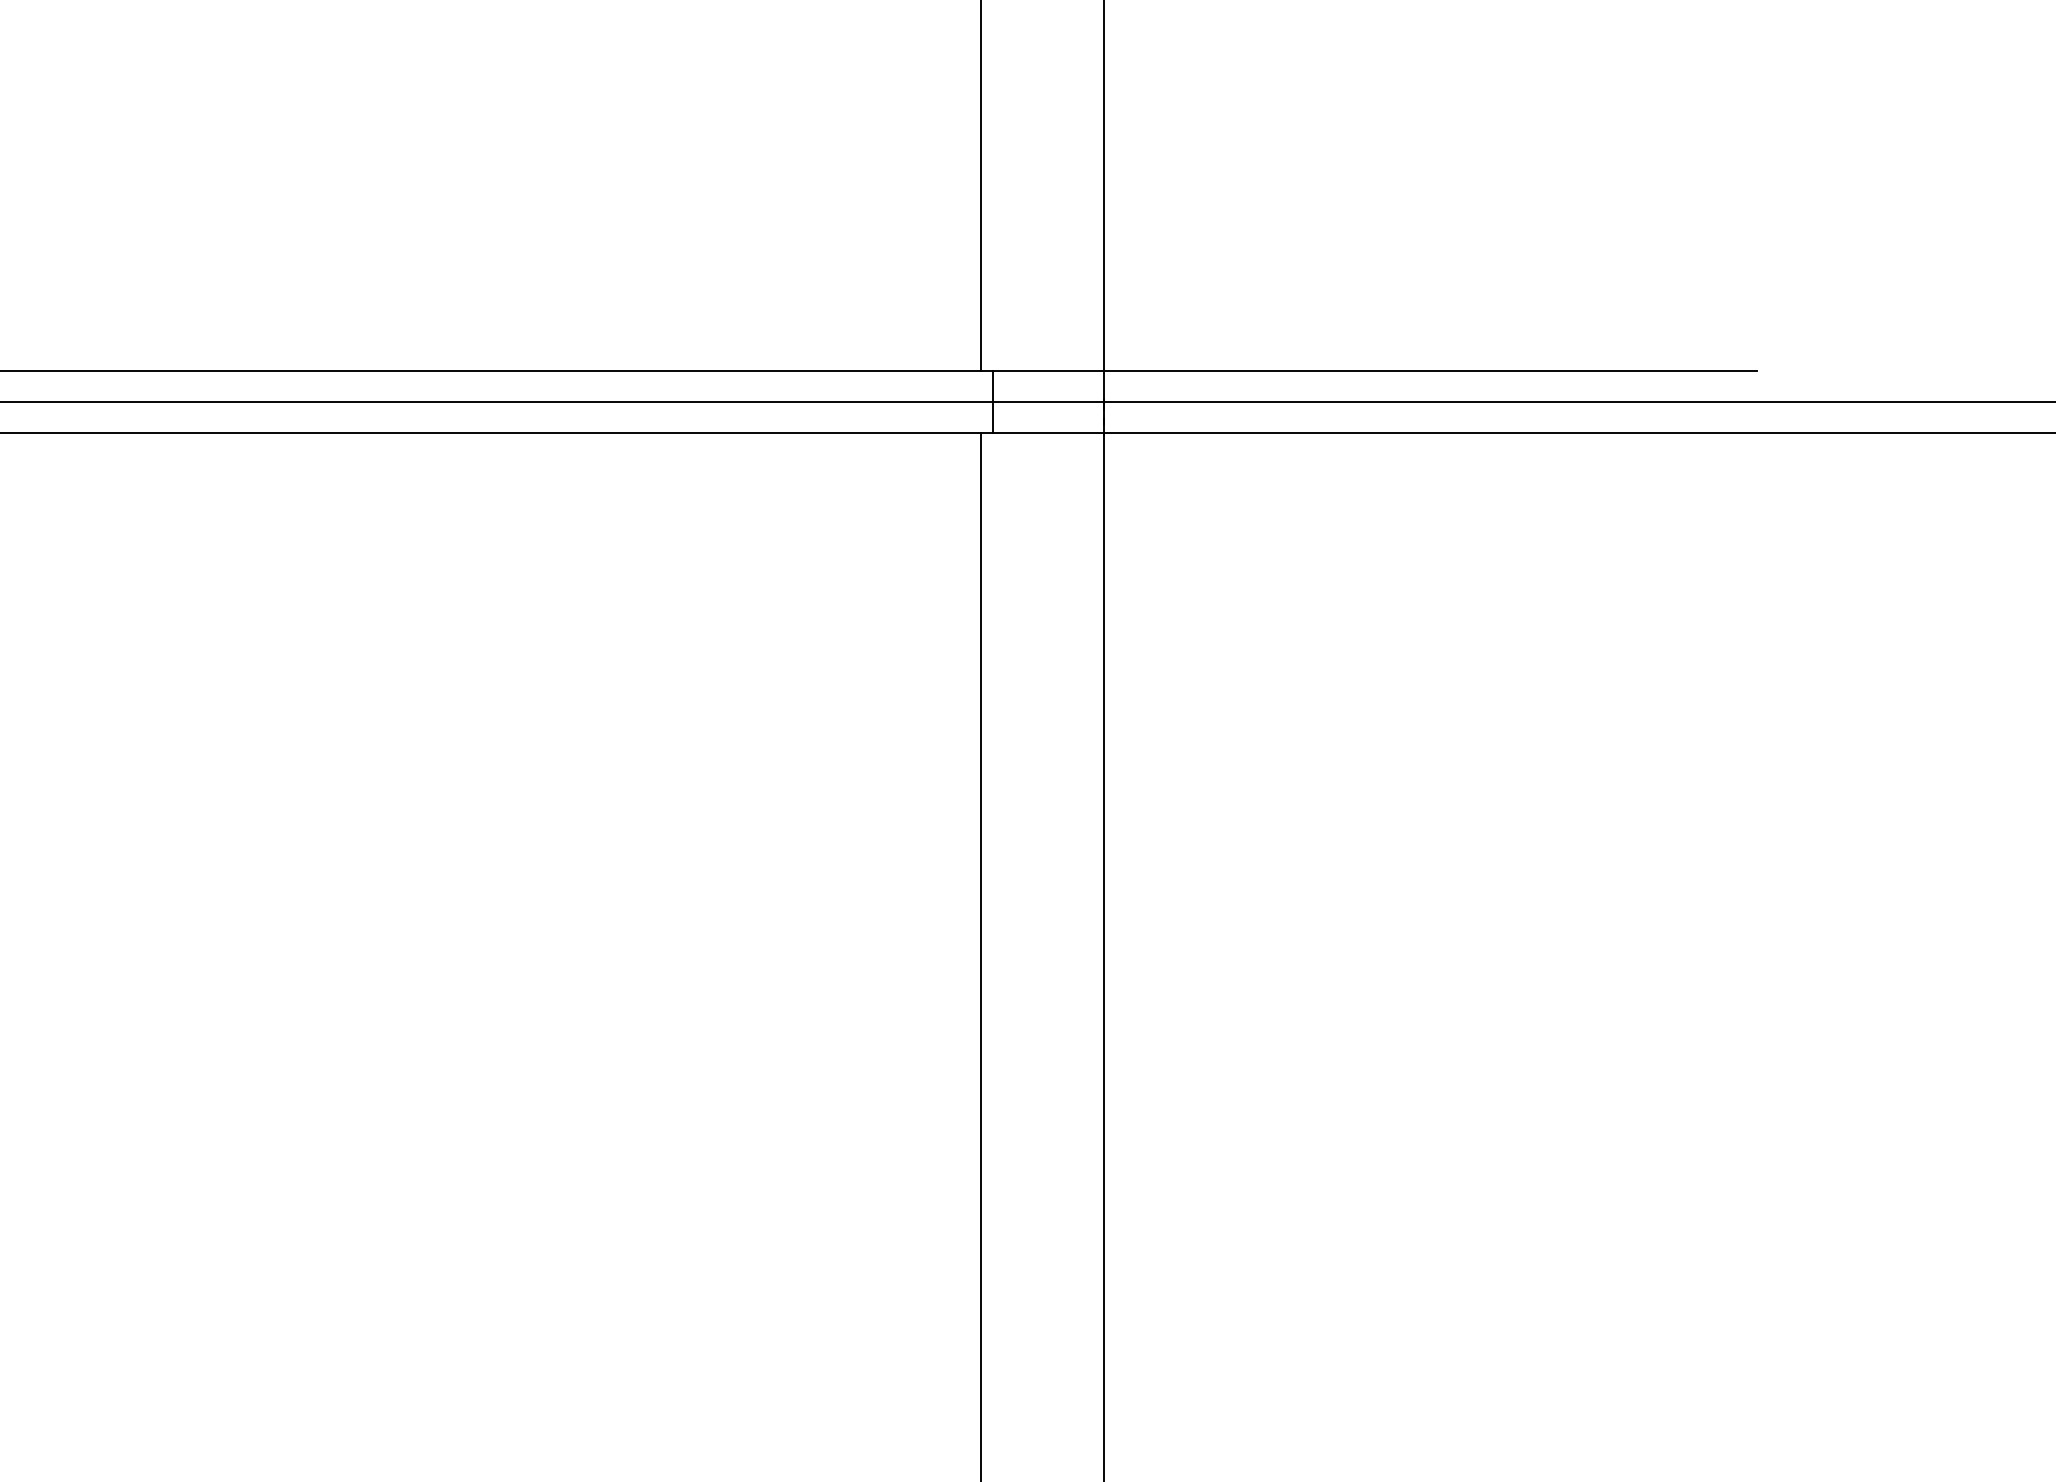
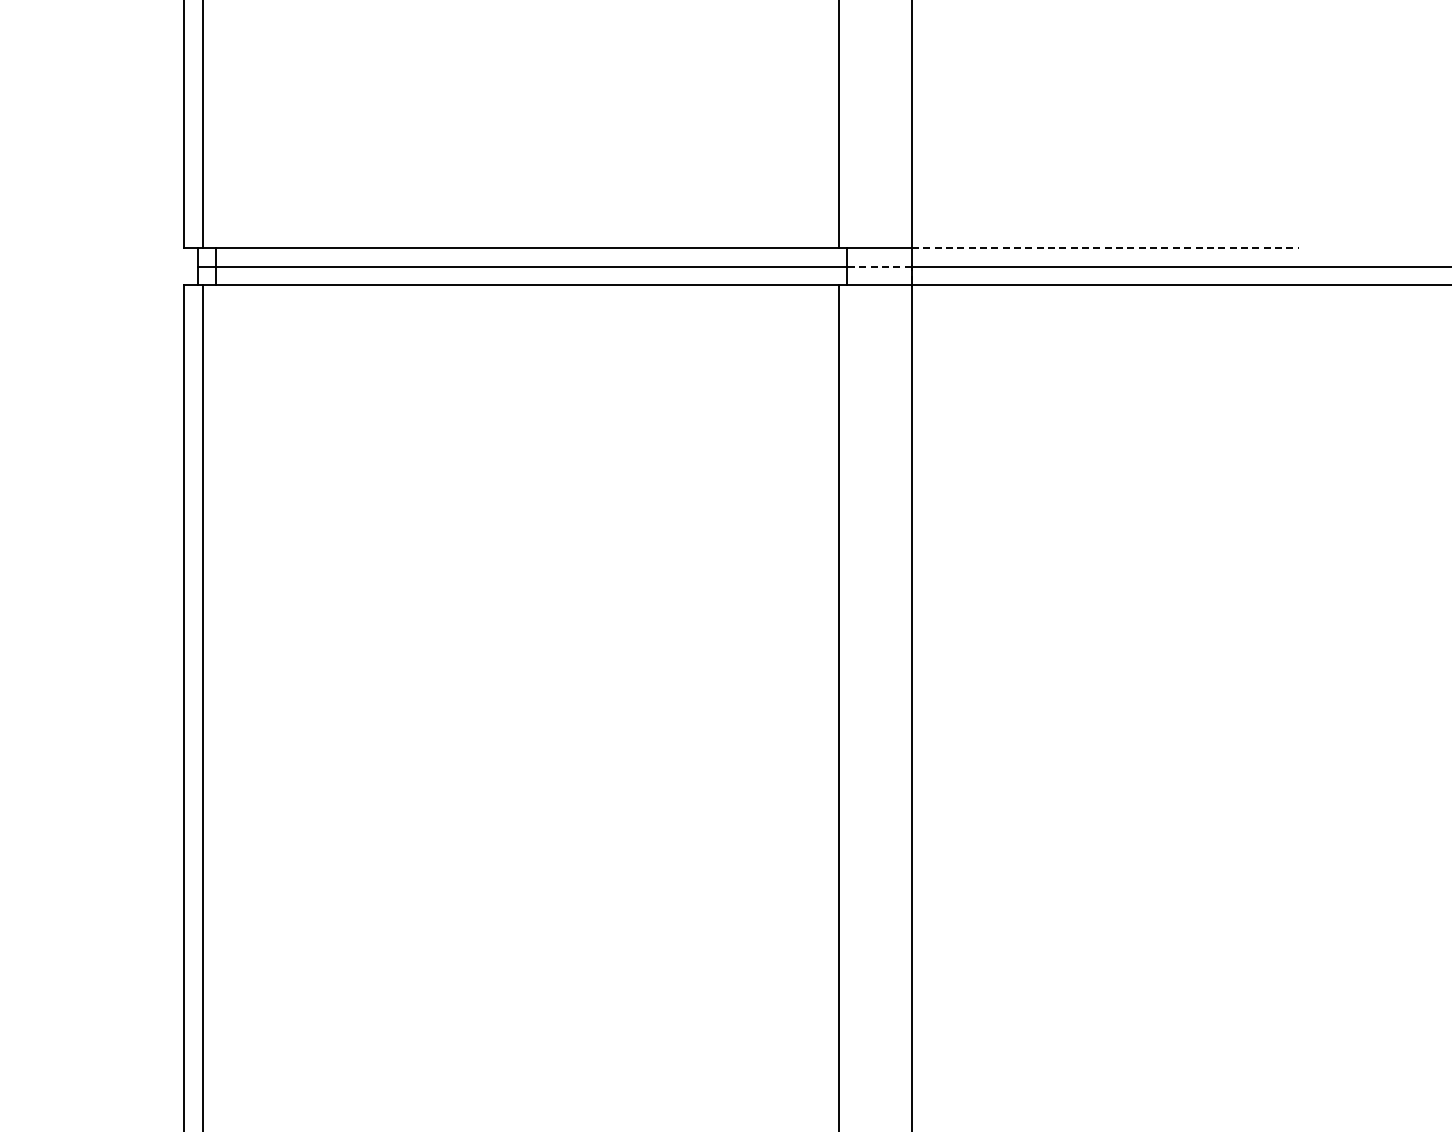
line: (1430, 371) -> (1105, 248), solid -> dashed
line: (1048, 401) -> (879, 266), solid -> dashed

